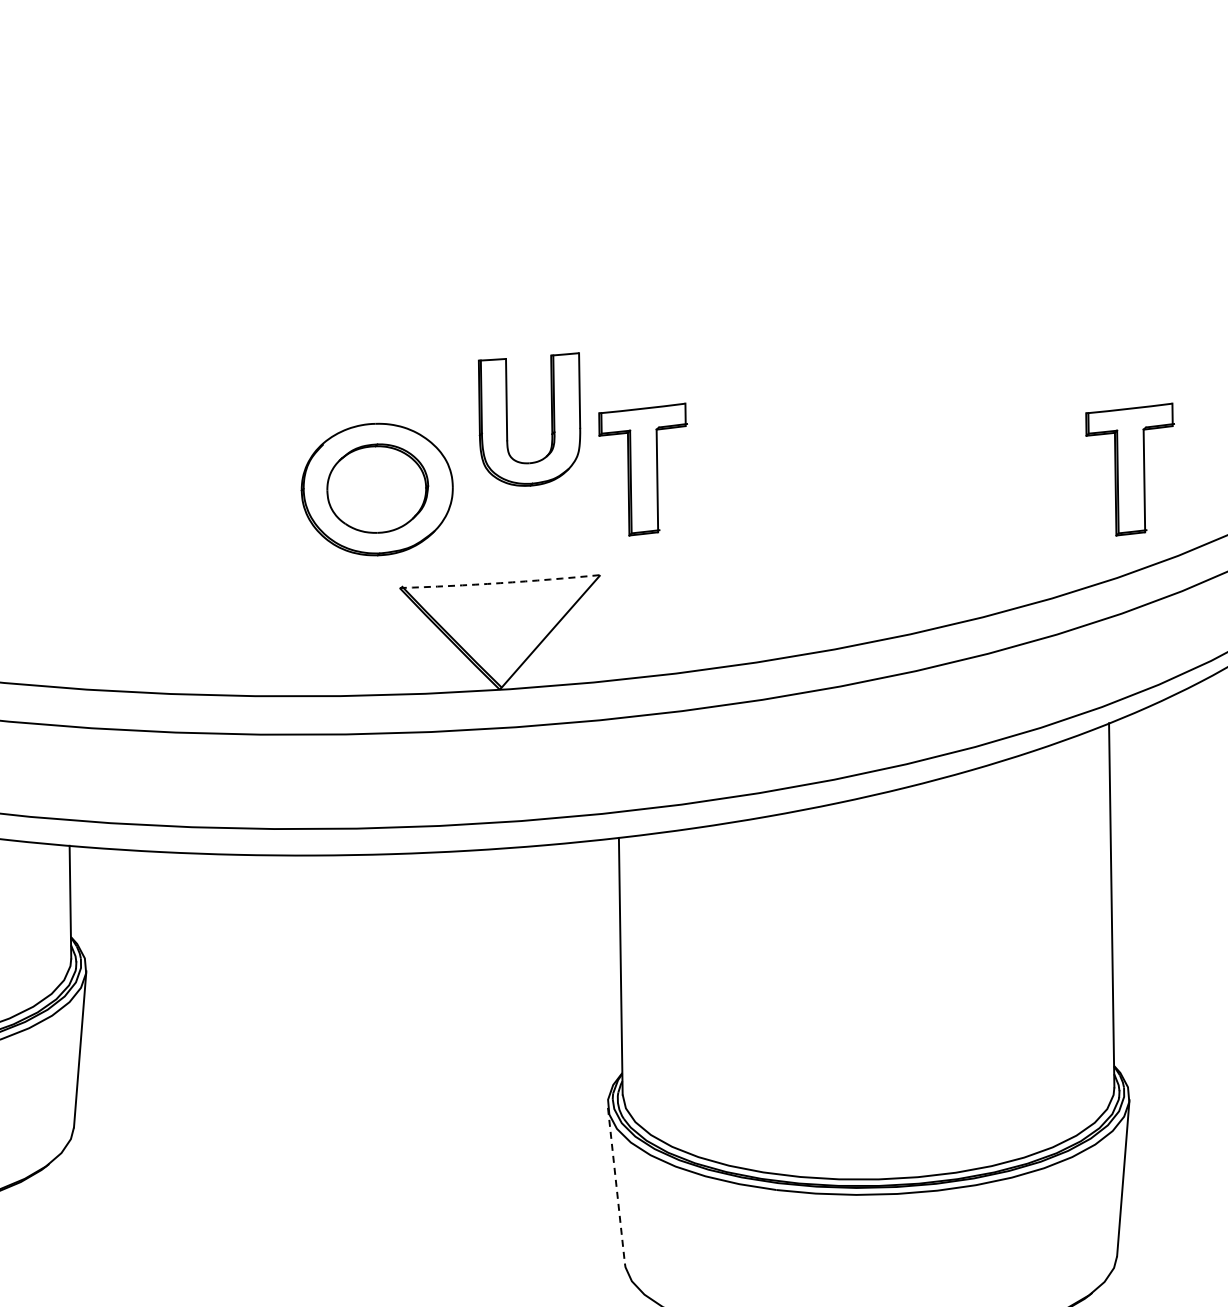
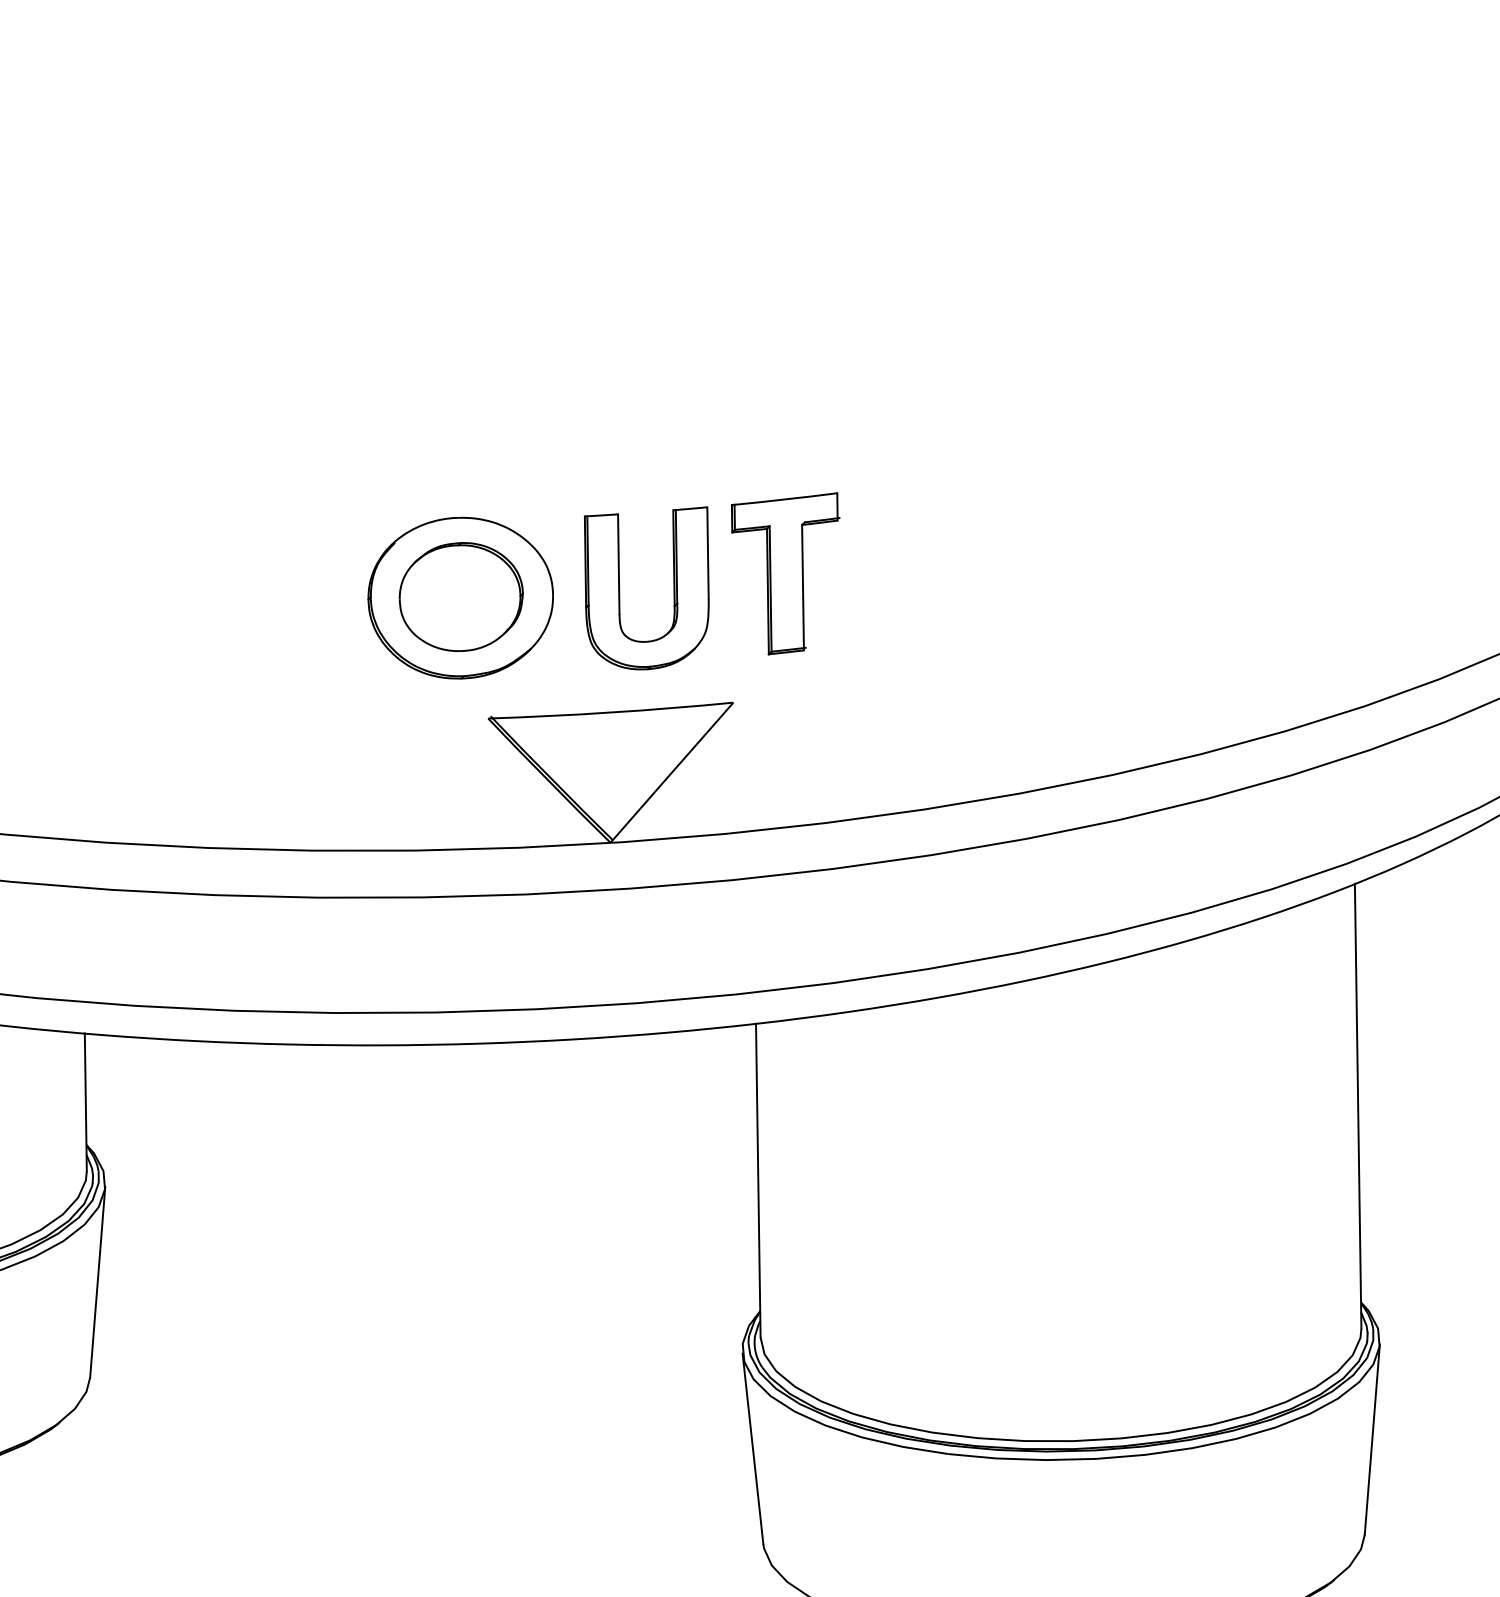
part: (507, 419) -> (619, 588), moved
part: (1129, 469) -> (1379, 573), removed
arc: (500, 583) -> (611, 712), dashed -> solid
line: (616, 1186) -> (753, 1449), dashed -> solid

